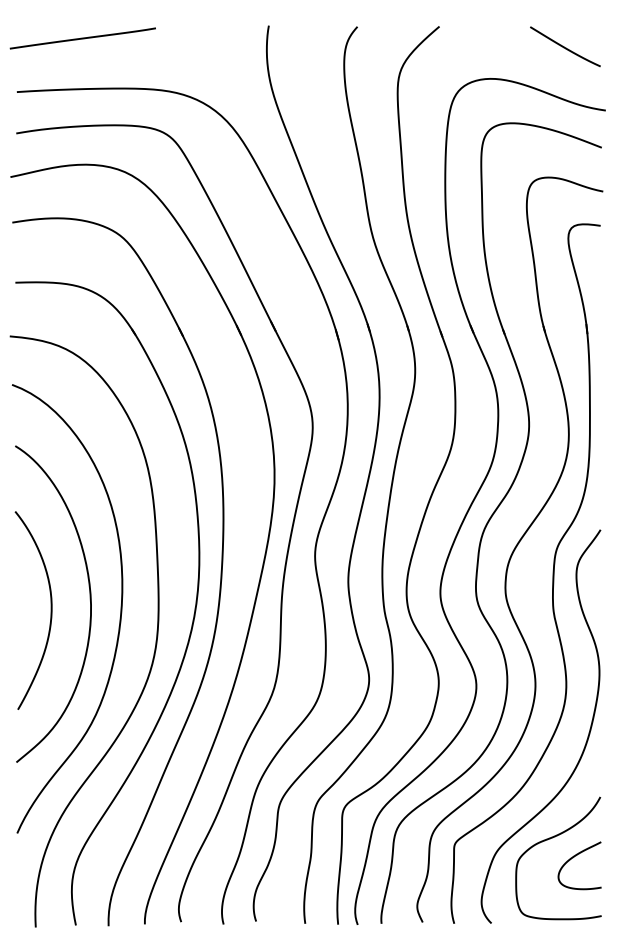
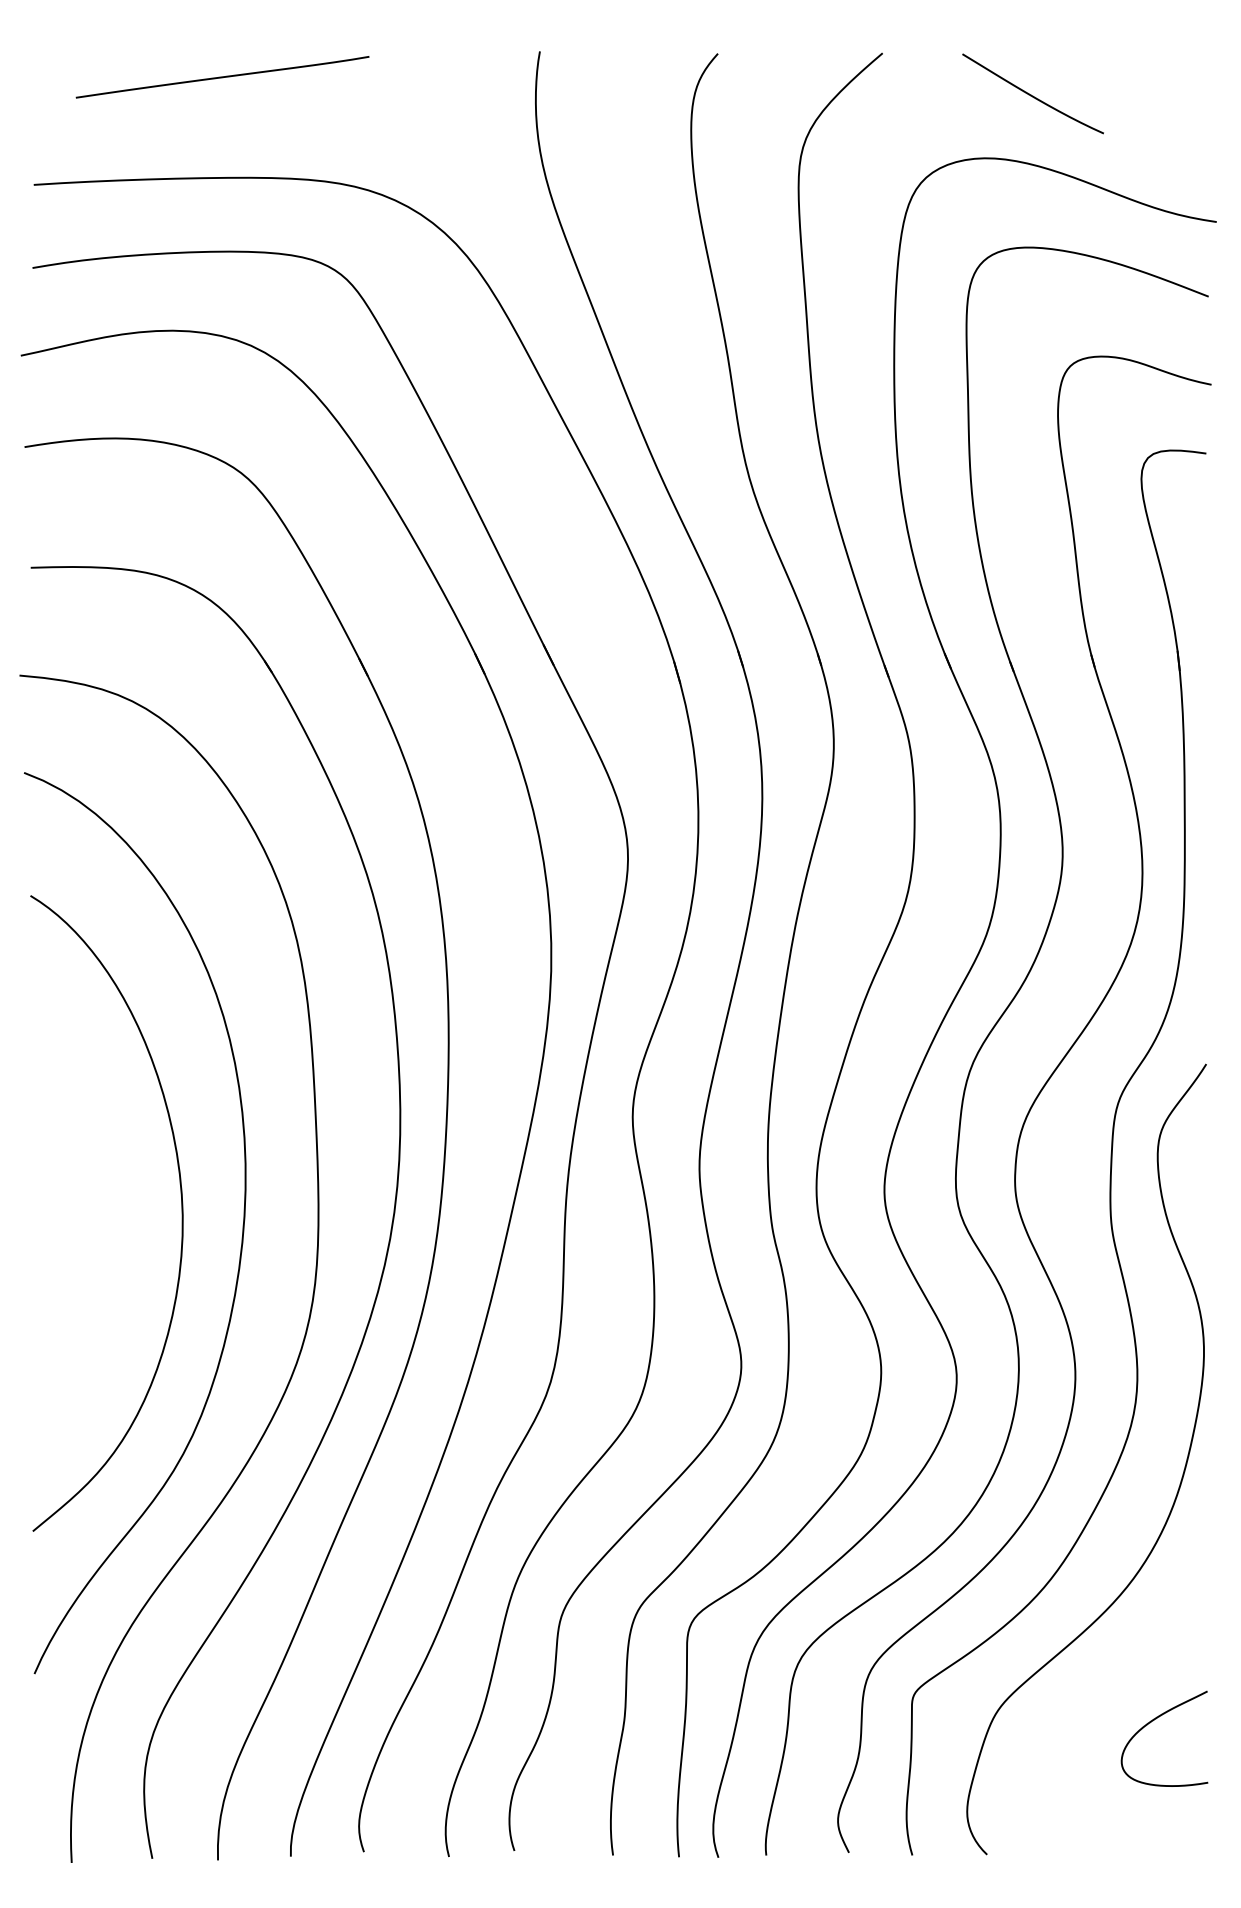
line: (82, 38) -> (221, 77), moved
curve: (564, 46) -> (1031, 93), moved
curve: (50, 610) -> (101, 1226), removed
curve: (550, 839) -> (1105, 1686), removed

